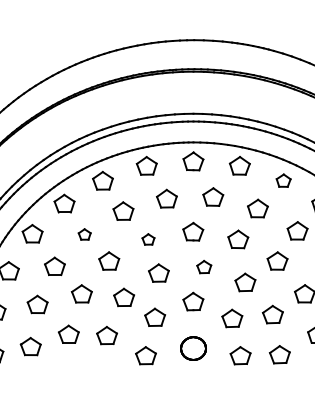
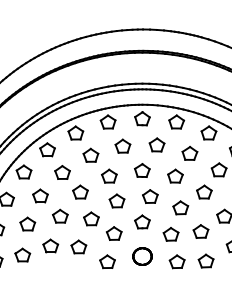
part: (283, 180) -> (208, 132), size x1.43
part: (84, 234) -> (62, 172), size x1.67
part: (148, 239) -> (109, 176), size x1.67
part: (204, 266) -> (150, 196), size x1.43

